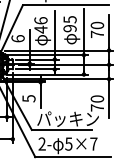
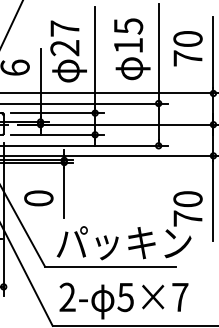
text: (40, 25) -> (63, 38), 46 -> 27
text: (69, 28) -> (127, 45), 95 -> 15
text: (28, 98) -> (37, 198), 5 -> 0

